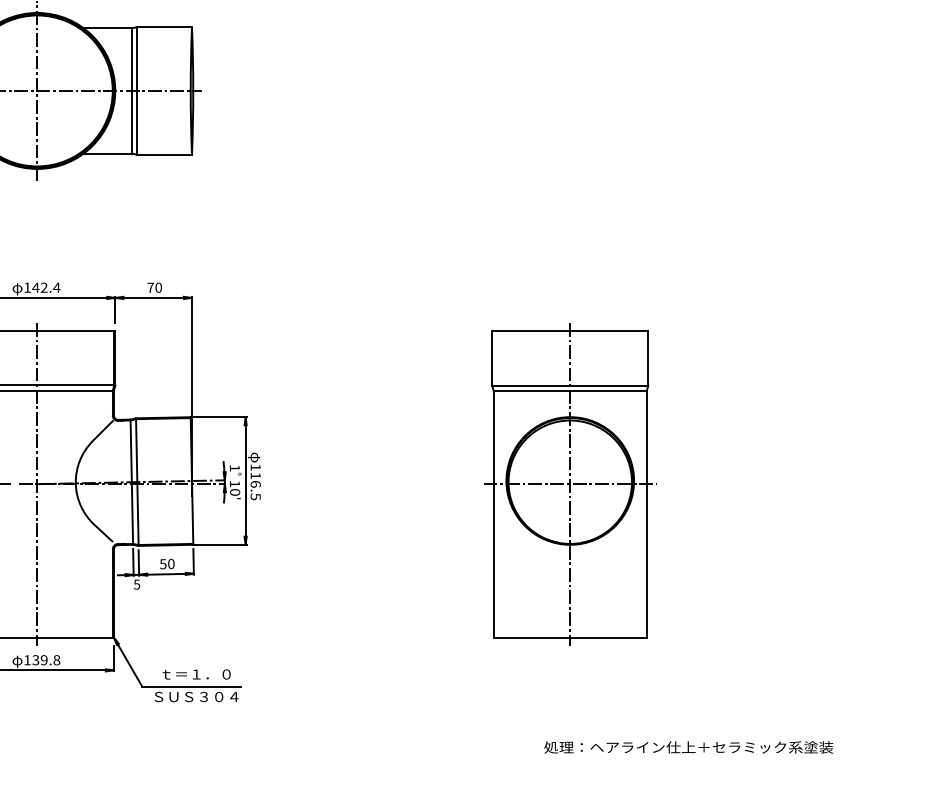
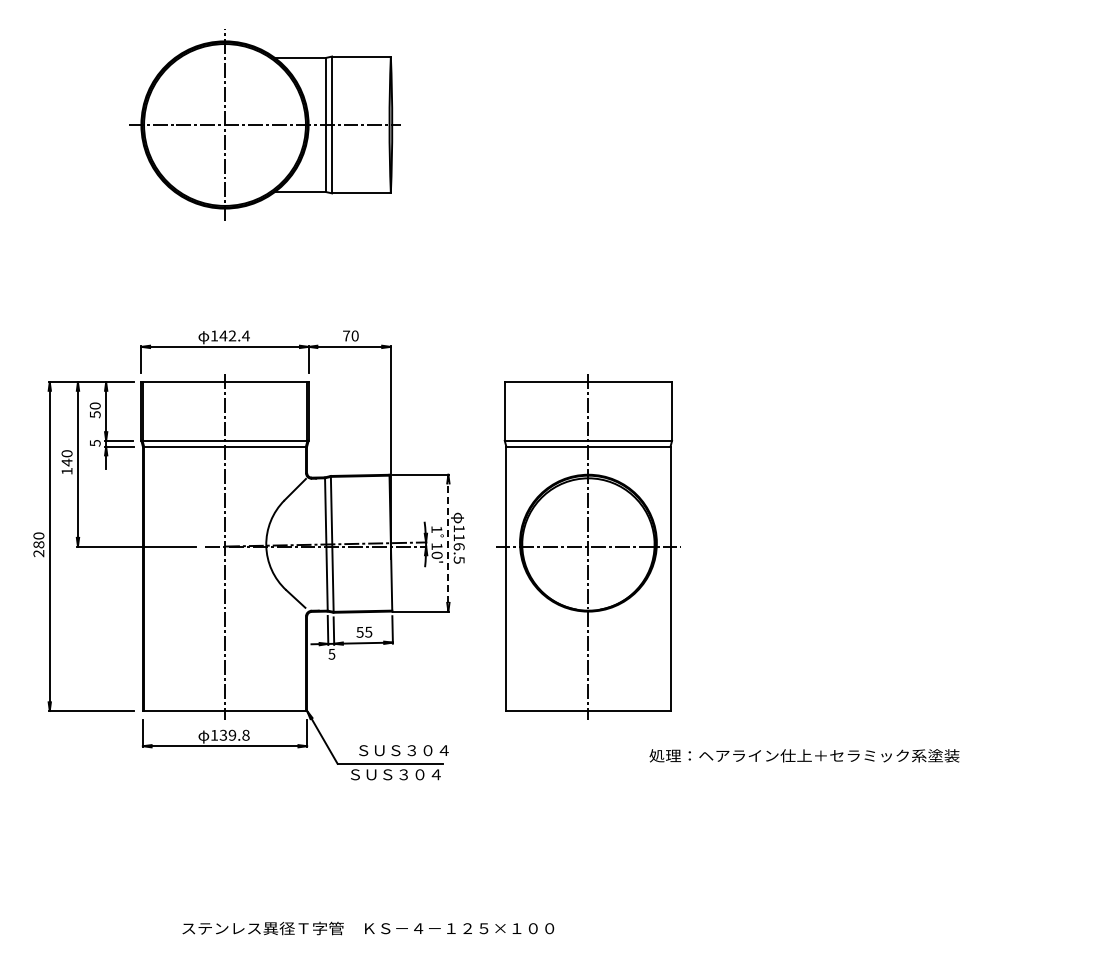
line: (245, 481) -> (448, 543), solid -> dashed
part: (570, 484) -> (588, 546), moved
text: (171, 563) -> (368, 631), 50 -> 55
text: (203, 674) -> (403, 750), ｔ＝１．０ -> ＳＵＳ３０４
text: (688, 747) -> (804, 755), moved

